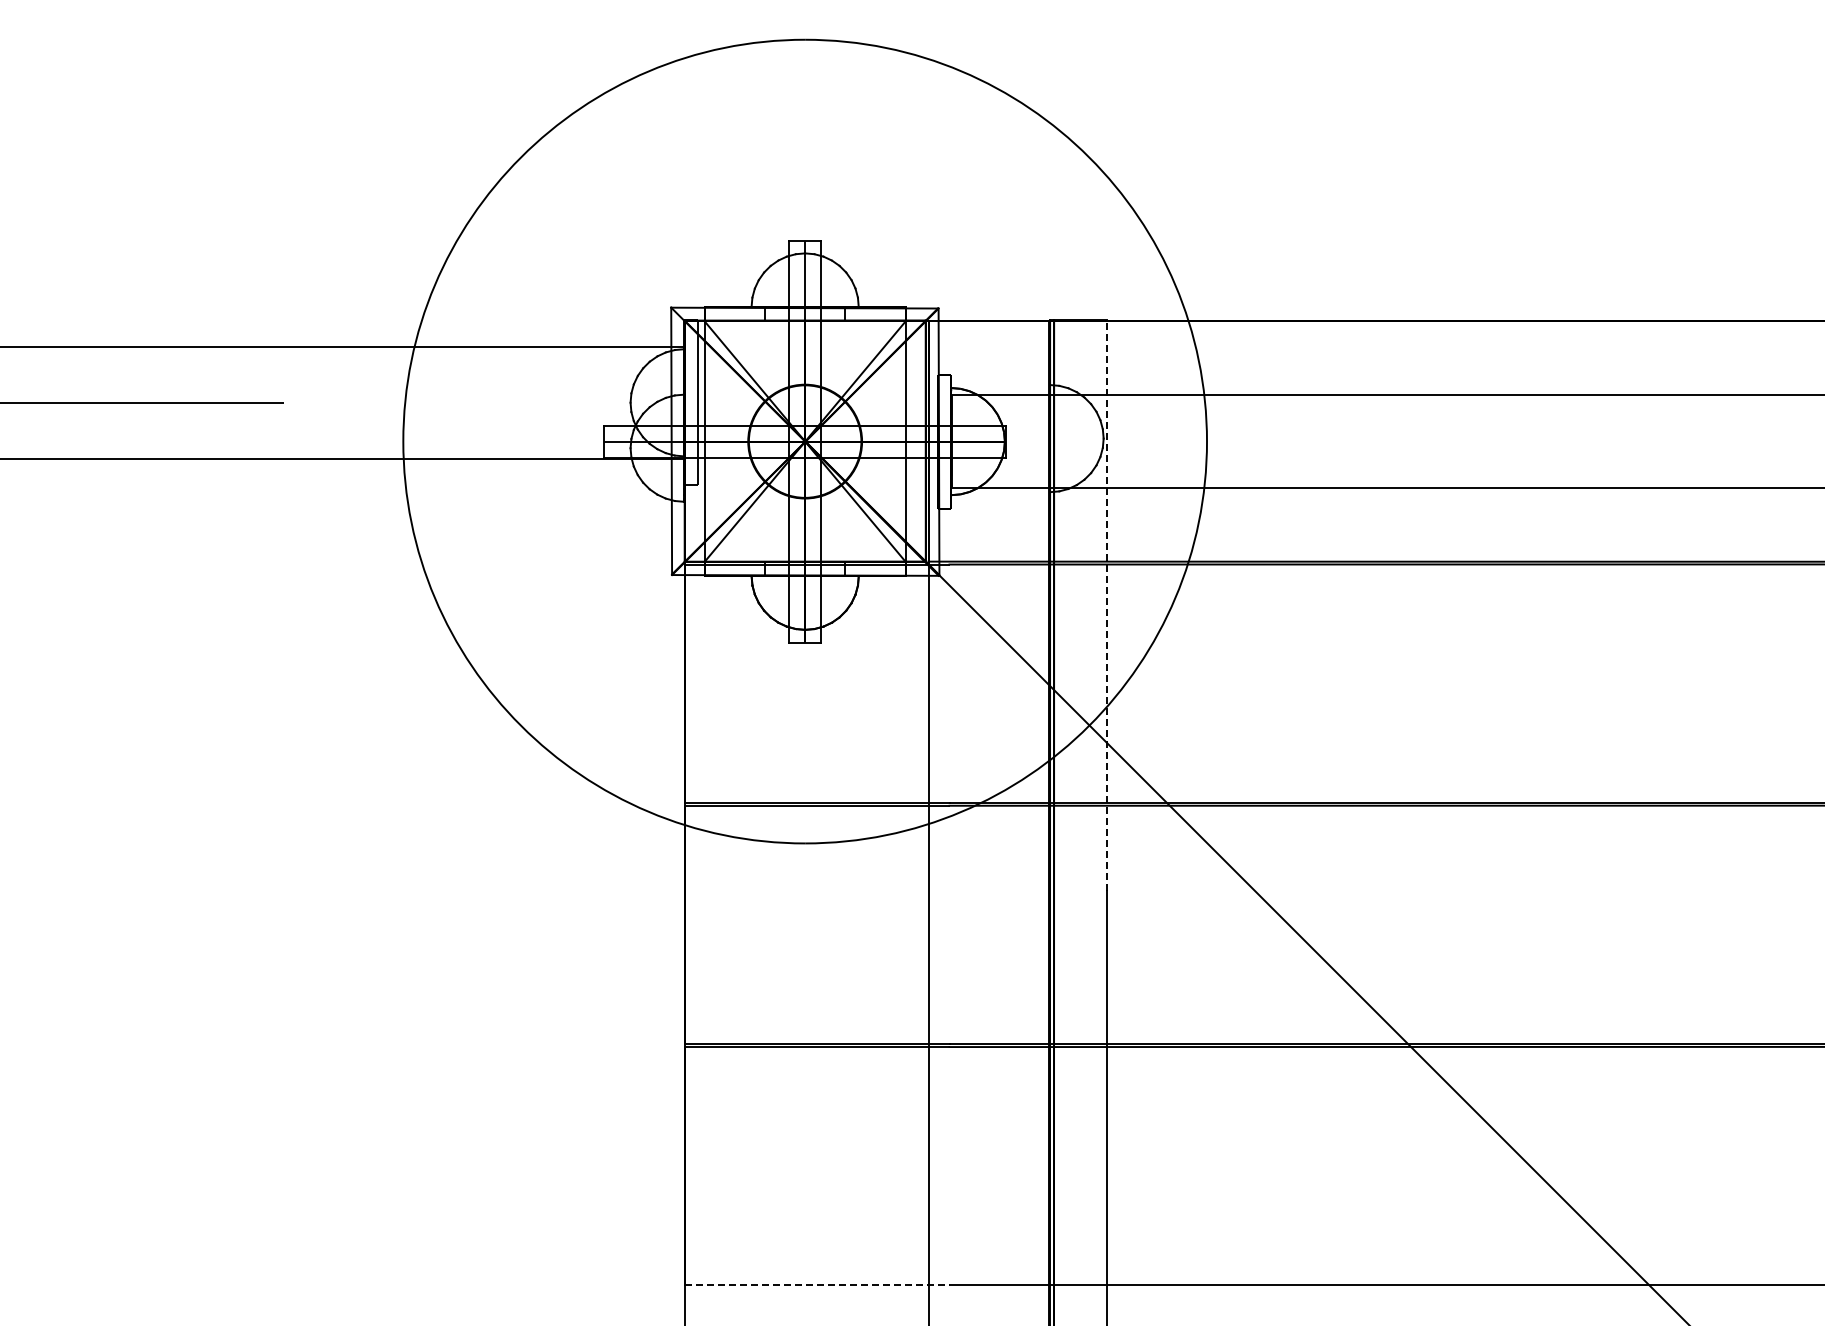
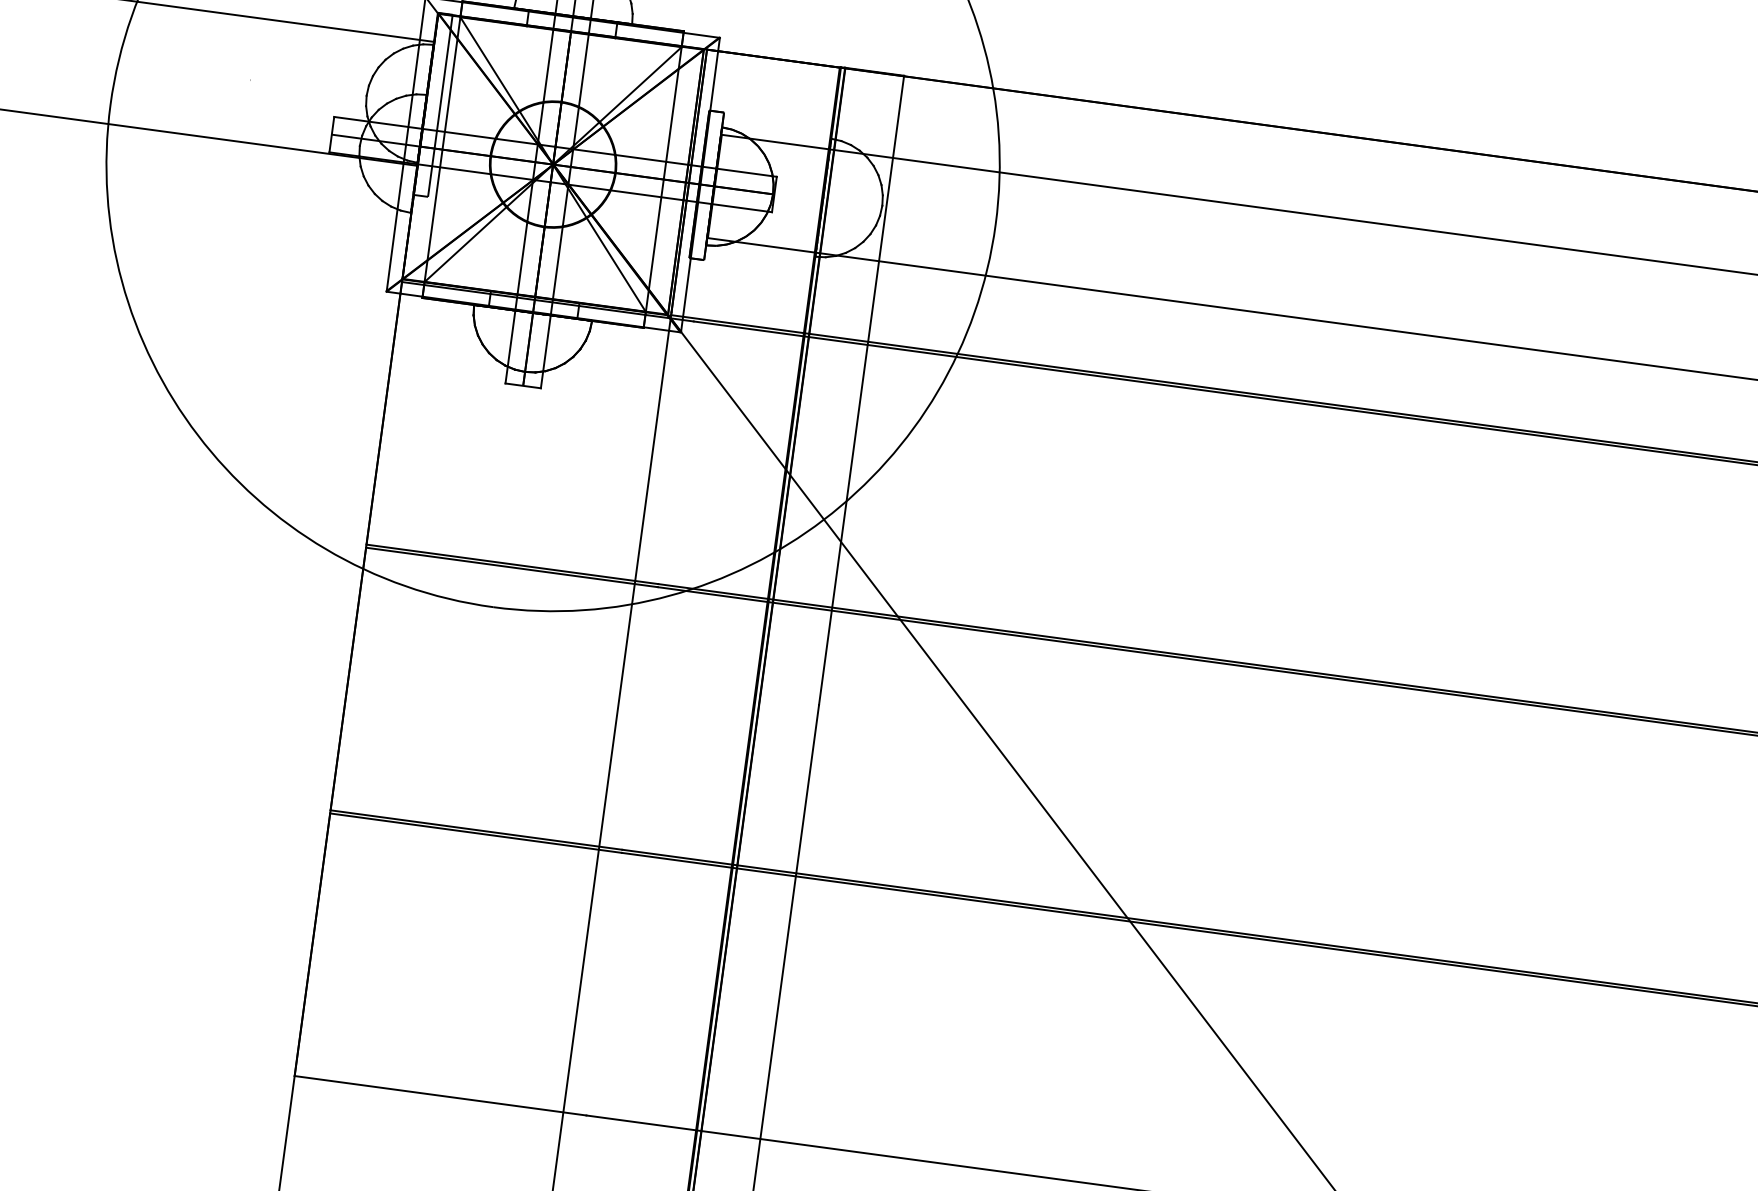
line: (1107, 605) -> (861, 390), dashed -> solid
line: (817, 1285) -> (441, 1095), dashed -> solid

